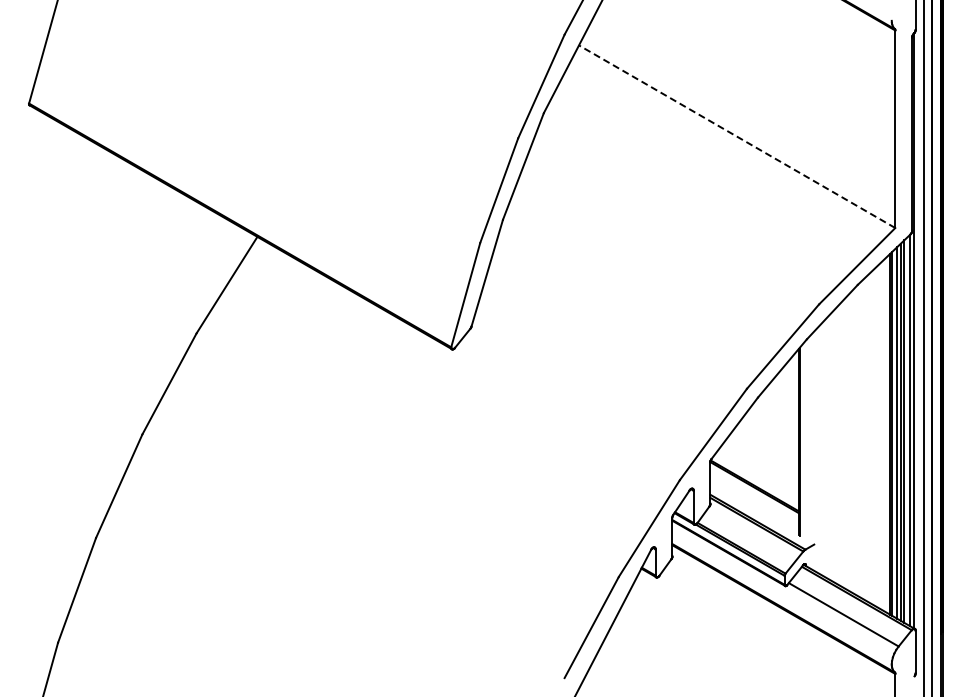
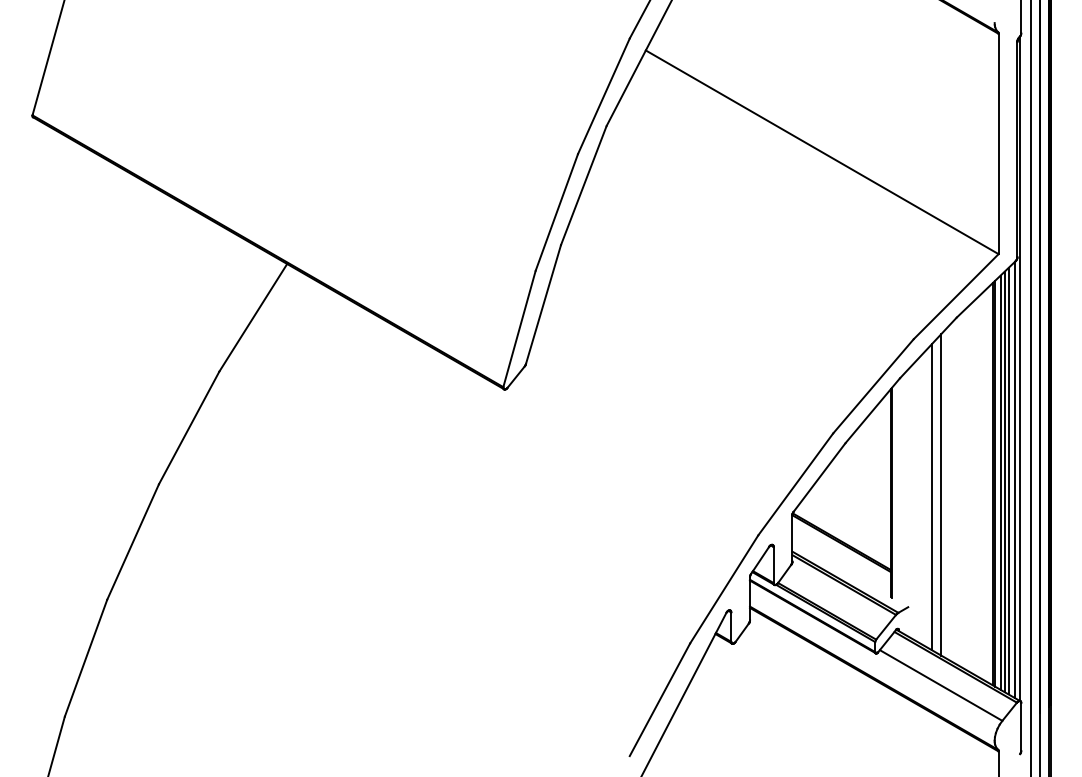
line: (737, 136) -> (822, 152), dashed -> solid
line: (843, 443) -> (940, 494), added
line: (835, 445) -> (931, 496), added

